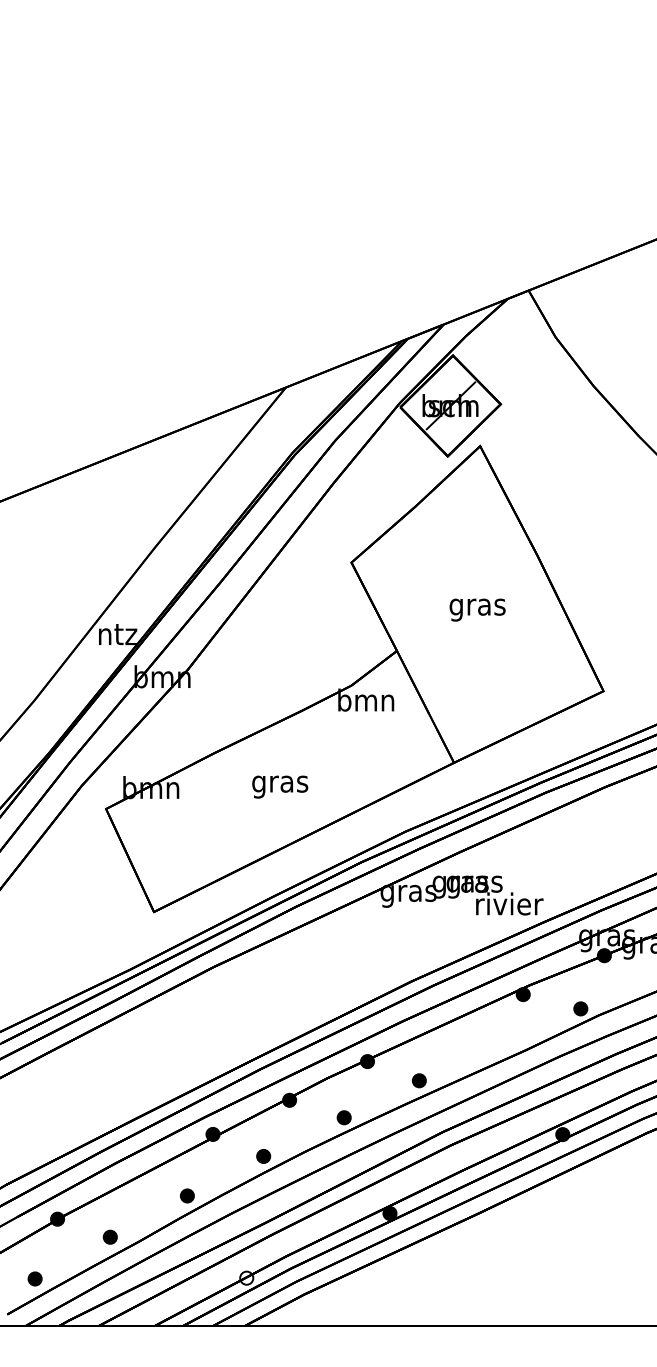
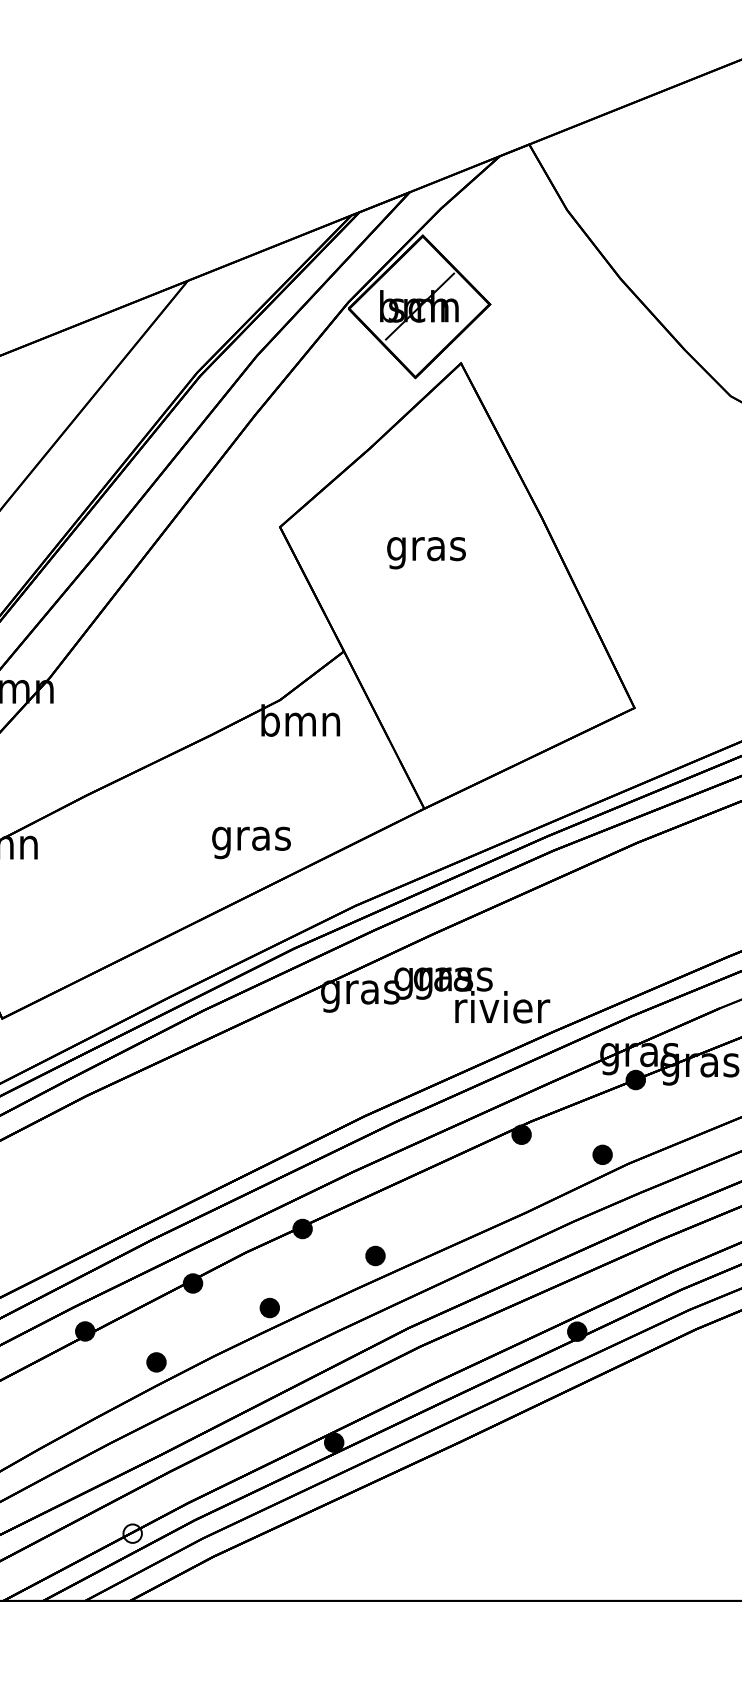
text: (477, 609) -> (426, 552), moved
text: (280, 786) -> (251, 842), moved
part: (187, 1195) -> (49, 1417), removed

